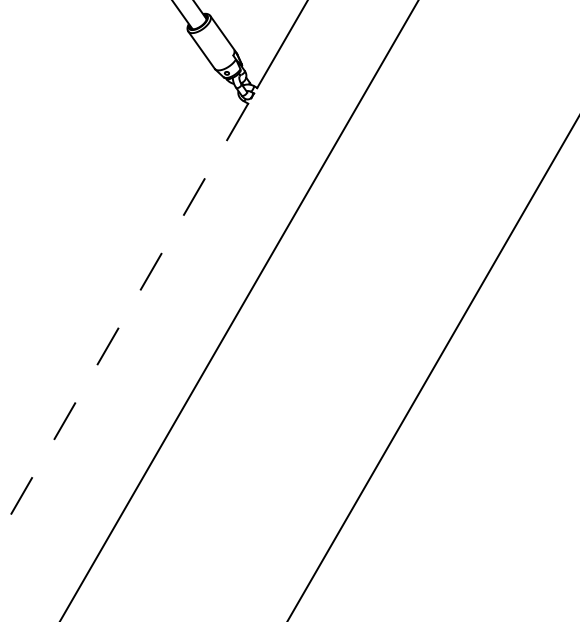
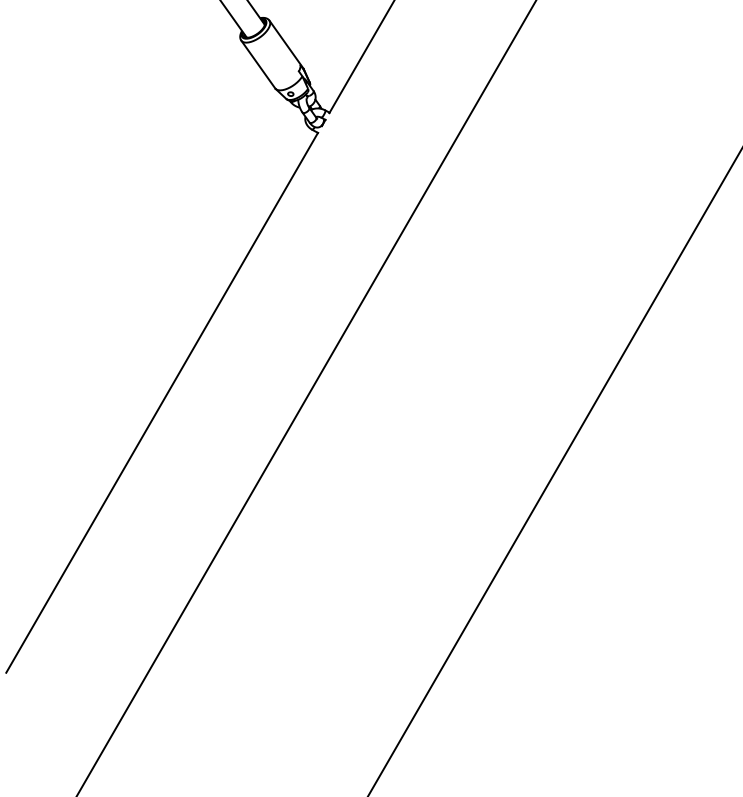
line: (126, 314) -> (162, 402), dashed -> solid

